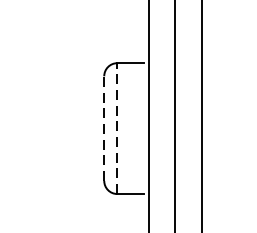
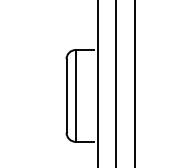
line: (104, 127) -> (66, 95), dashed -> solid
line: (117, 127) -> (75, 95), dashed -> solid

